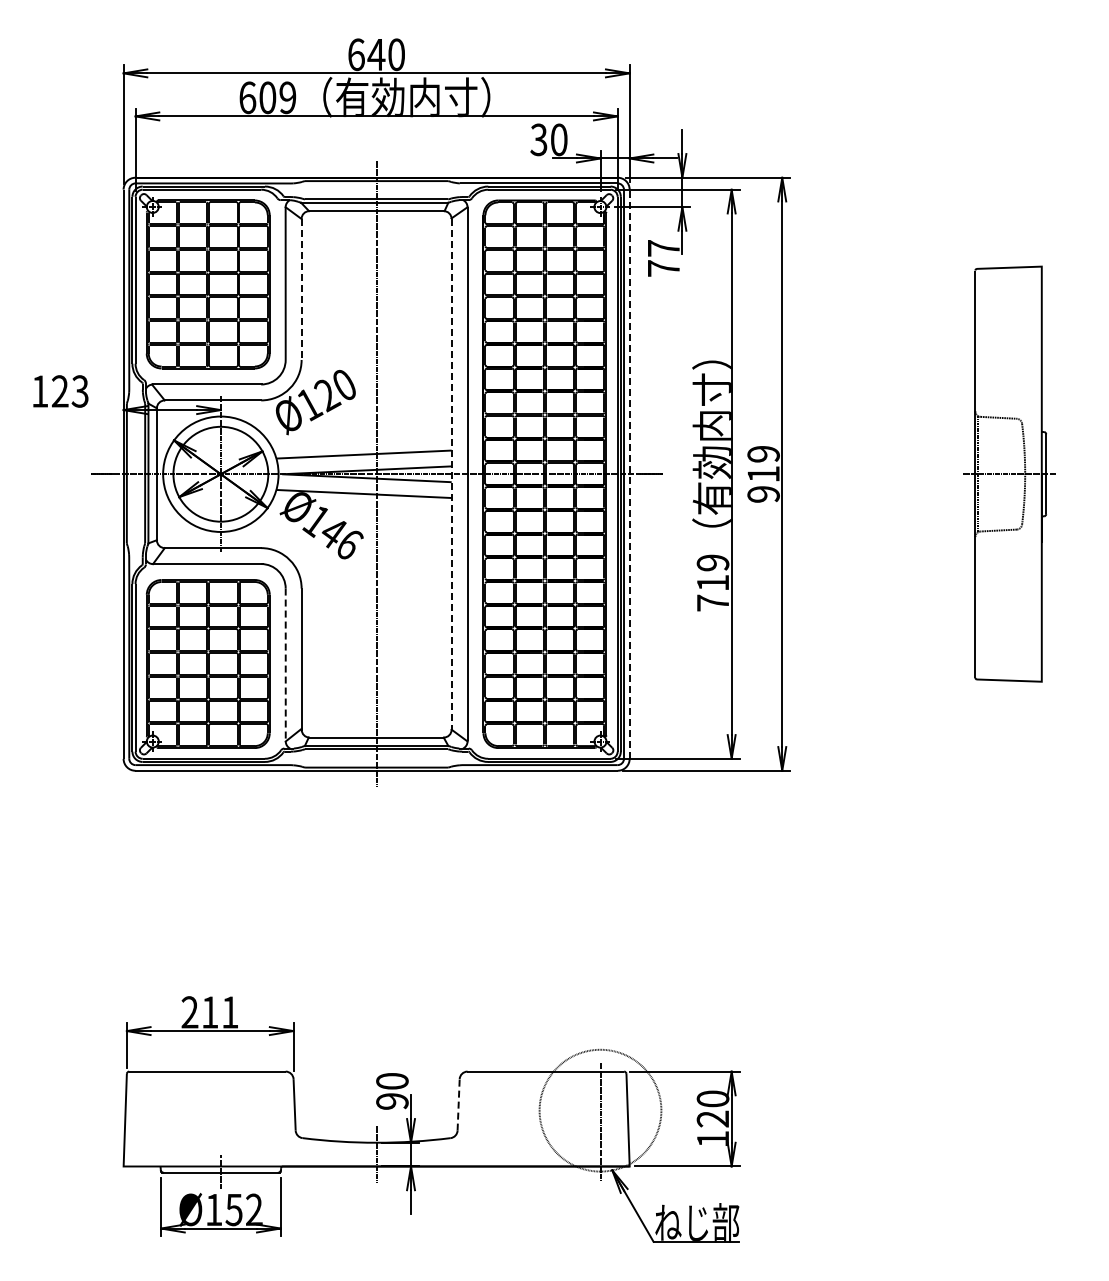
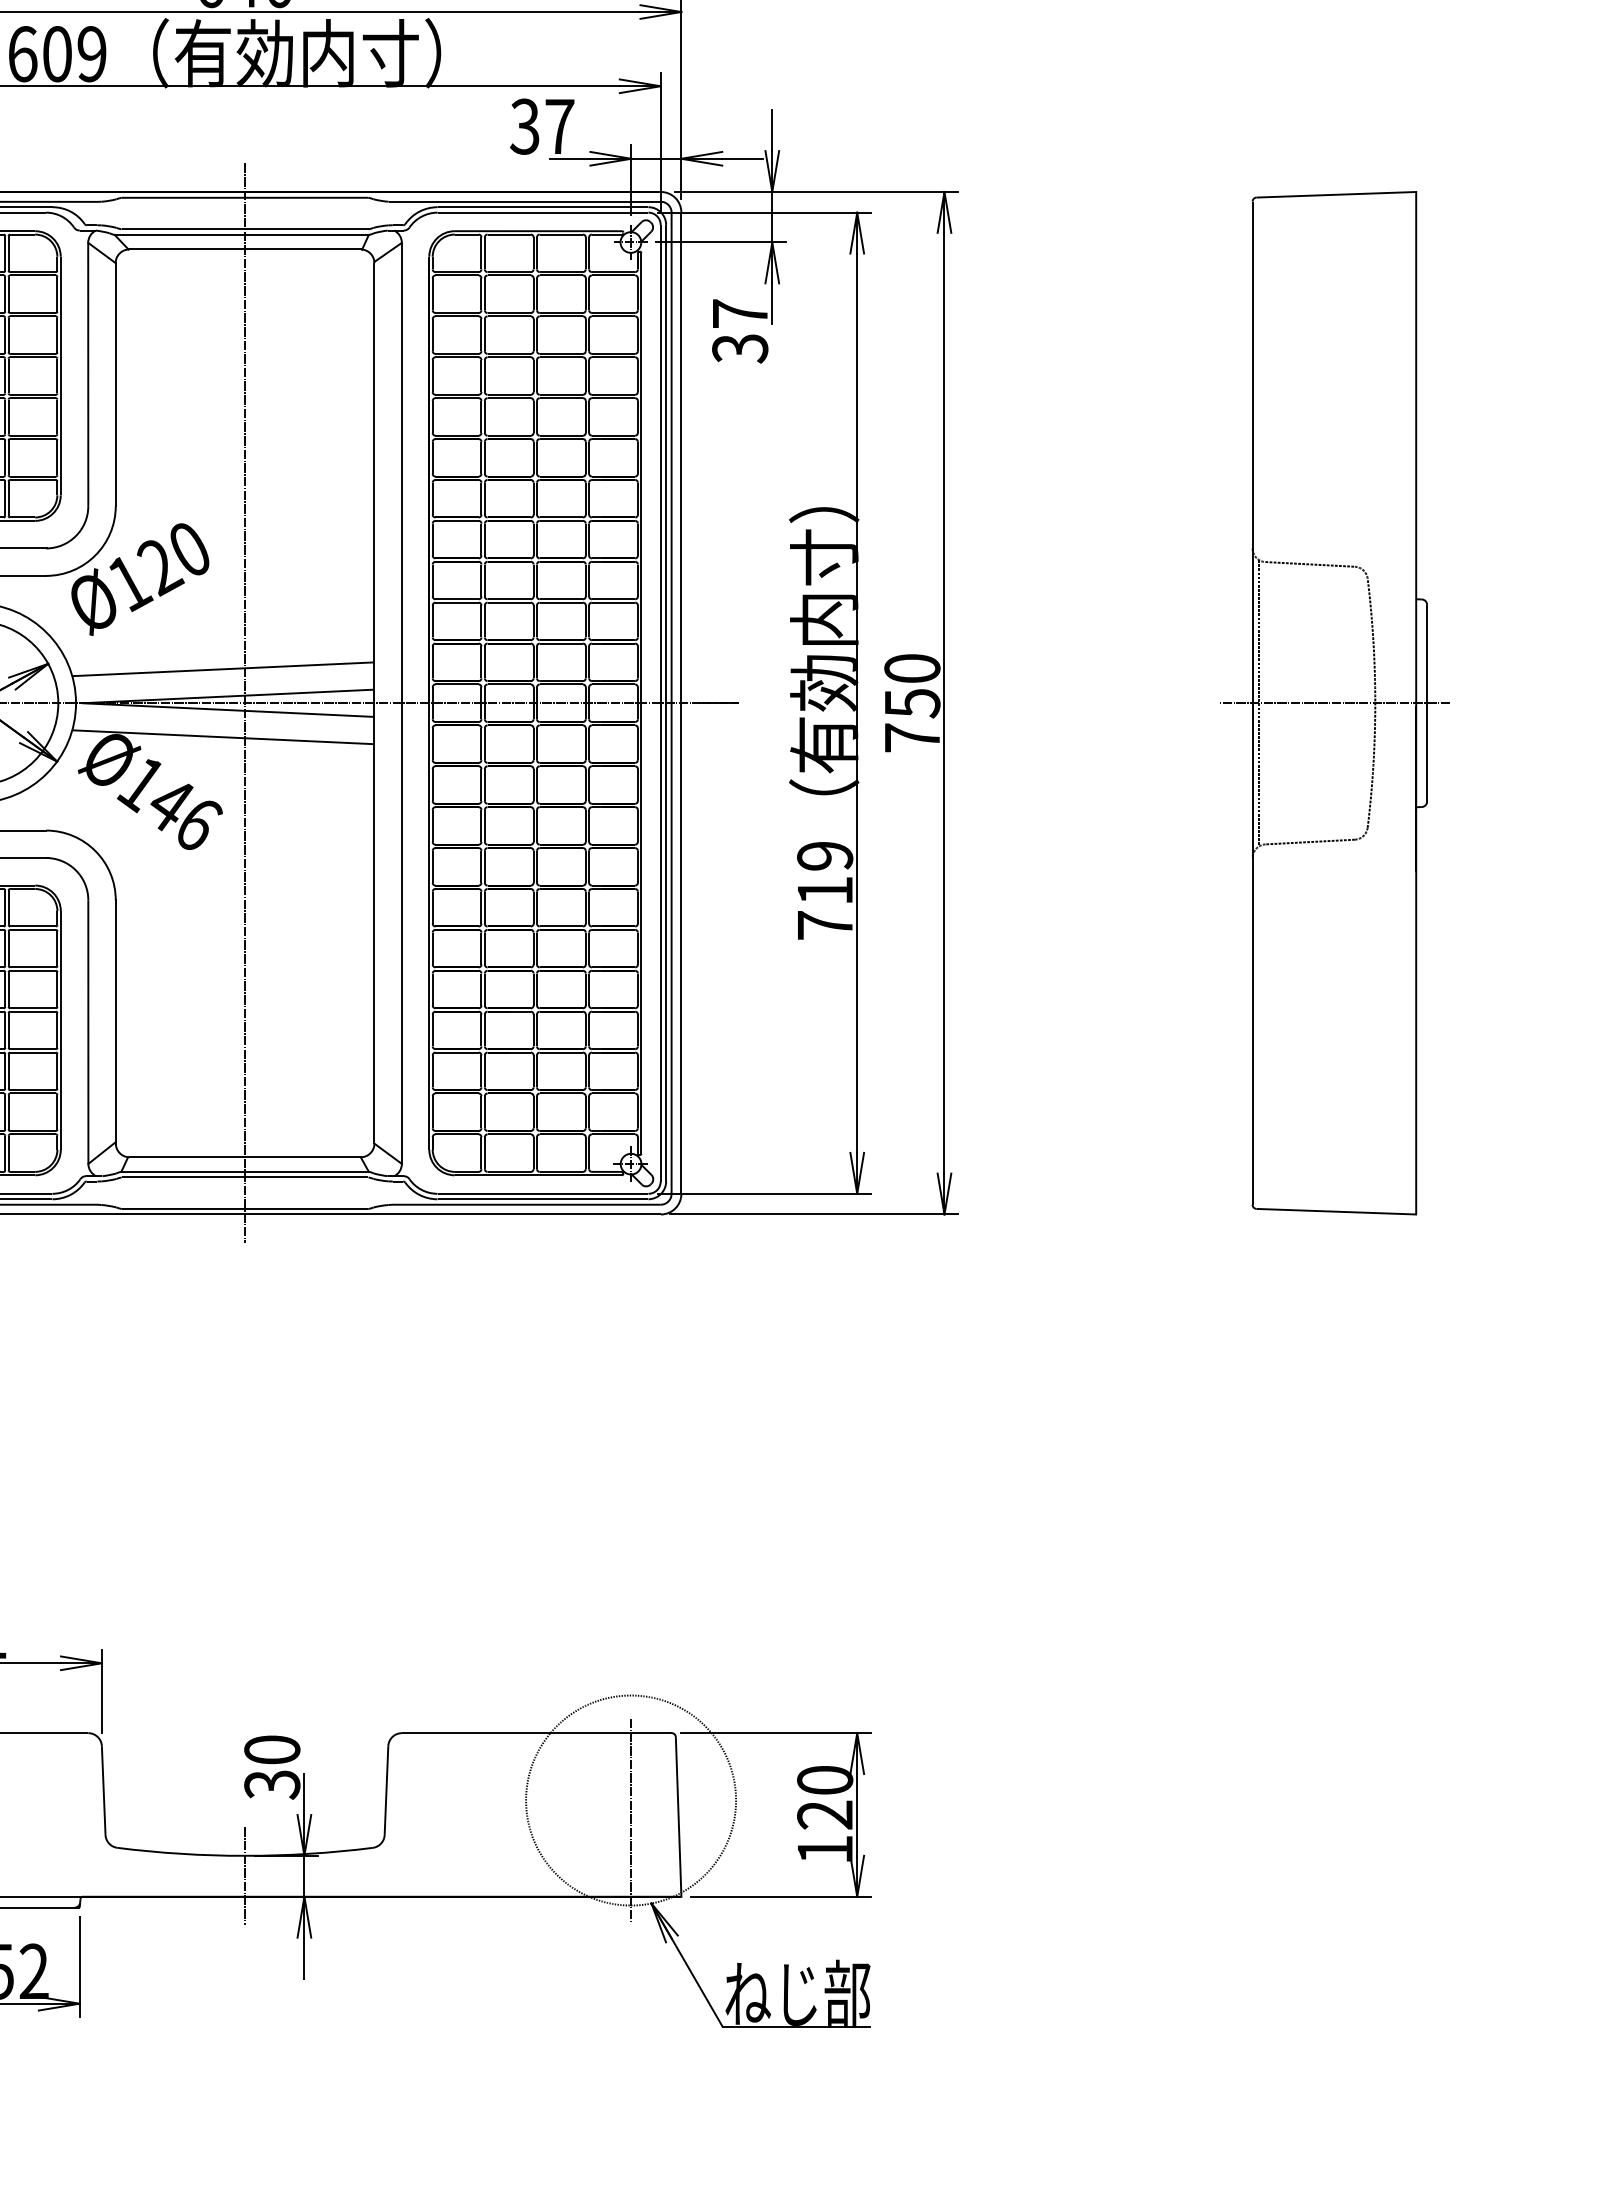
text: (559, 139) -> (560, 126), 30 -> 37
text: (663, 268) -> (739, 348), 77 -> 37
line: (301, 290) -> (115, 386), dashed -> solid
text: (763, 473) -> (912, 701), 919 -> 750
part: (1008, 473) -> (1334, 701), size x1.43
line: (451, 474) -> (374, 703), dashed -> solid
line: (629, 474) -> (681, 703), dashed -> solid
line: (285, 665) -> (87, 1032), dashed -> solid
text: (392, 1101) -> (272, 1784), 90 -> 30
line: (458, 1104) -> (386, 1789), dashed -> solid

